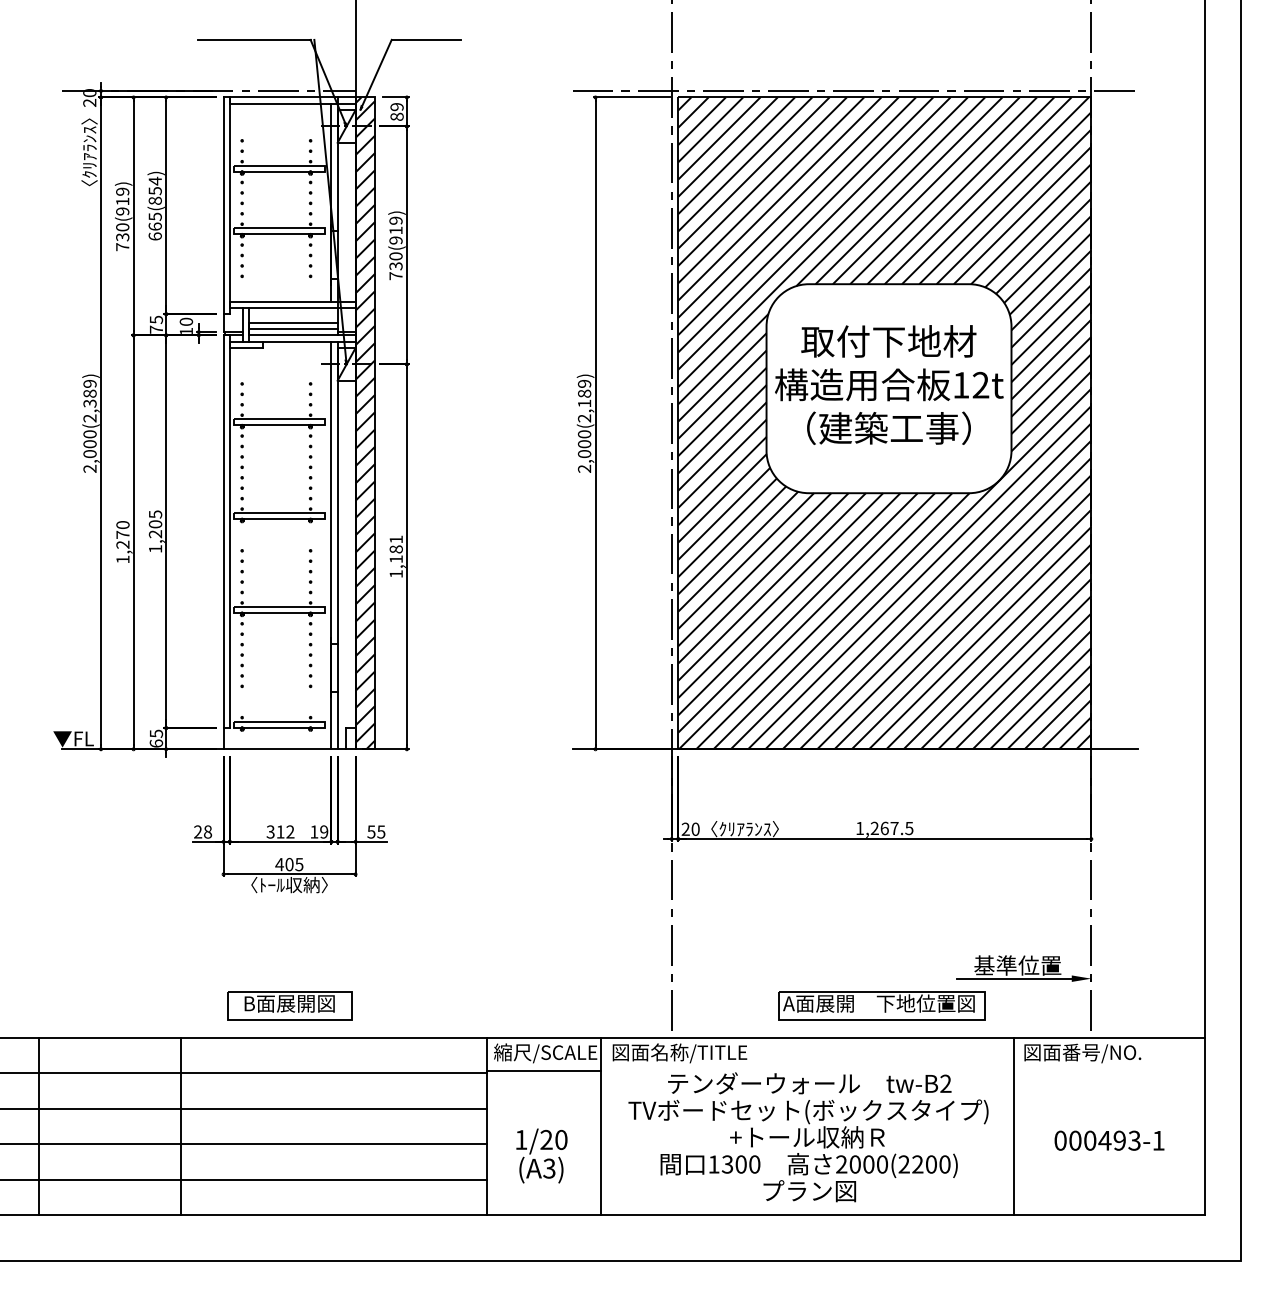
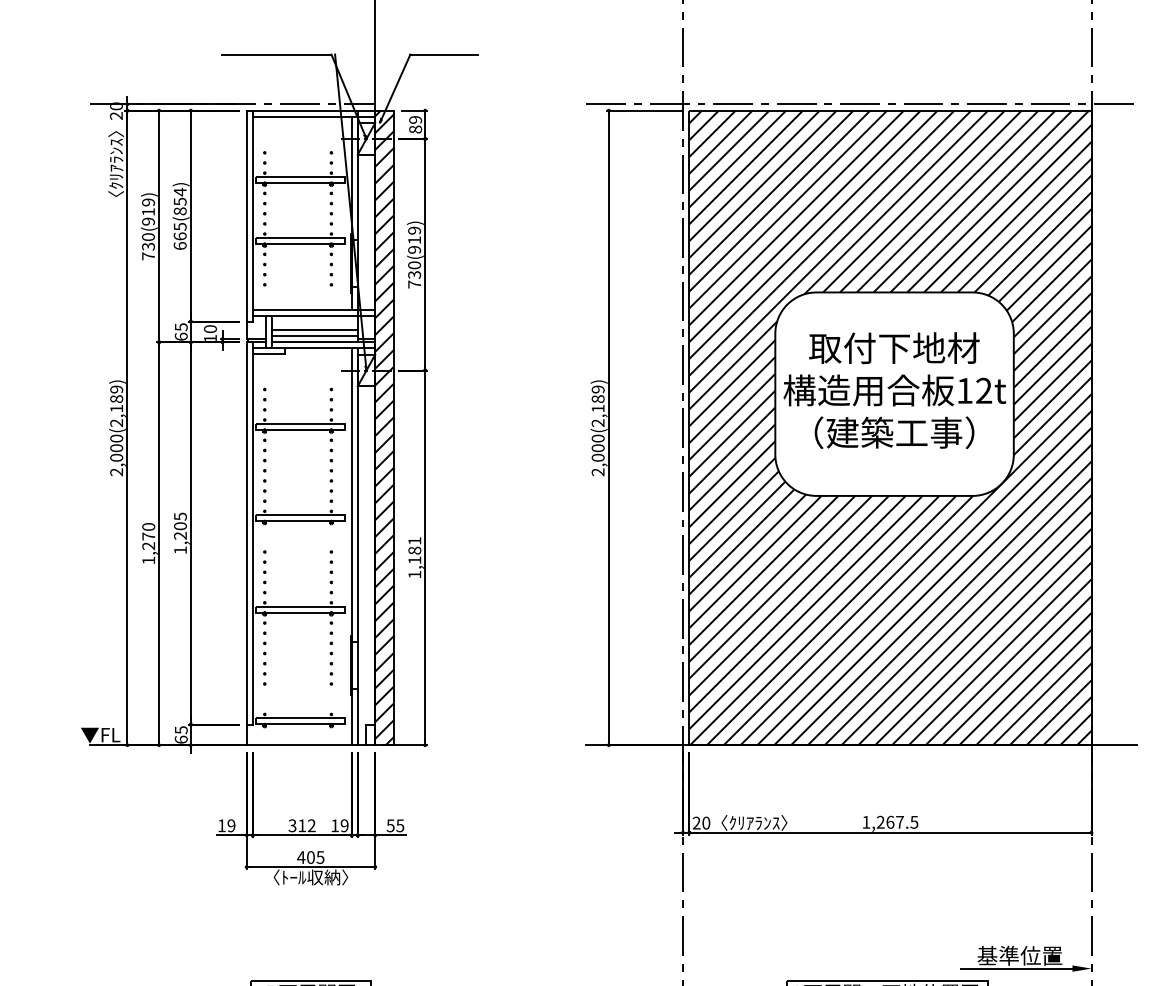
text: (156, 329) -> (181, 336), 75 -> 65
text: (89, 403) -> (116, 408), 2,000(2,389) -> 2,000(2,189)
text: (203, 831) -> (227, 825), 28 -> 19

